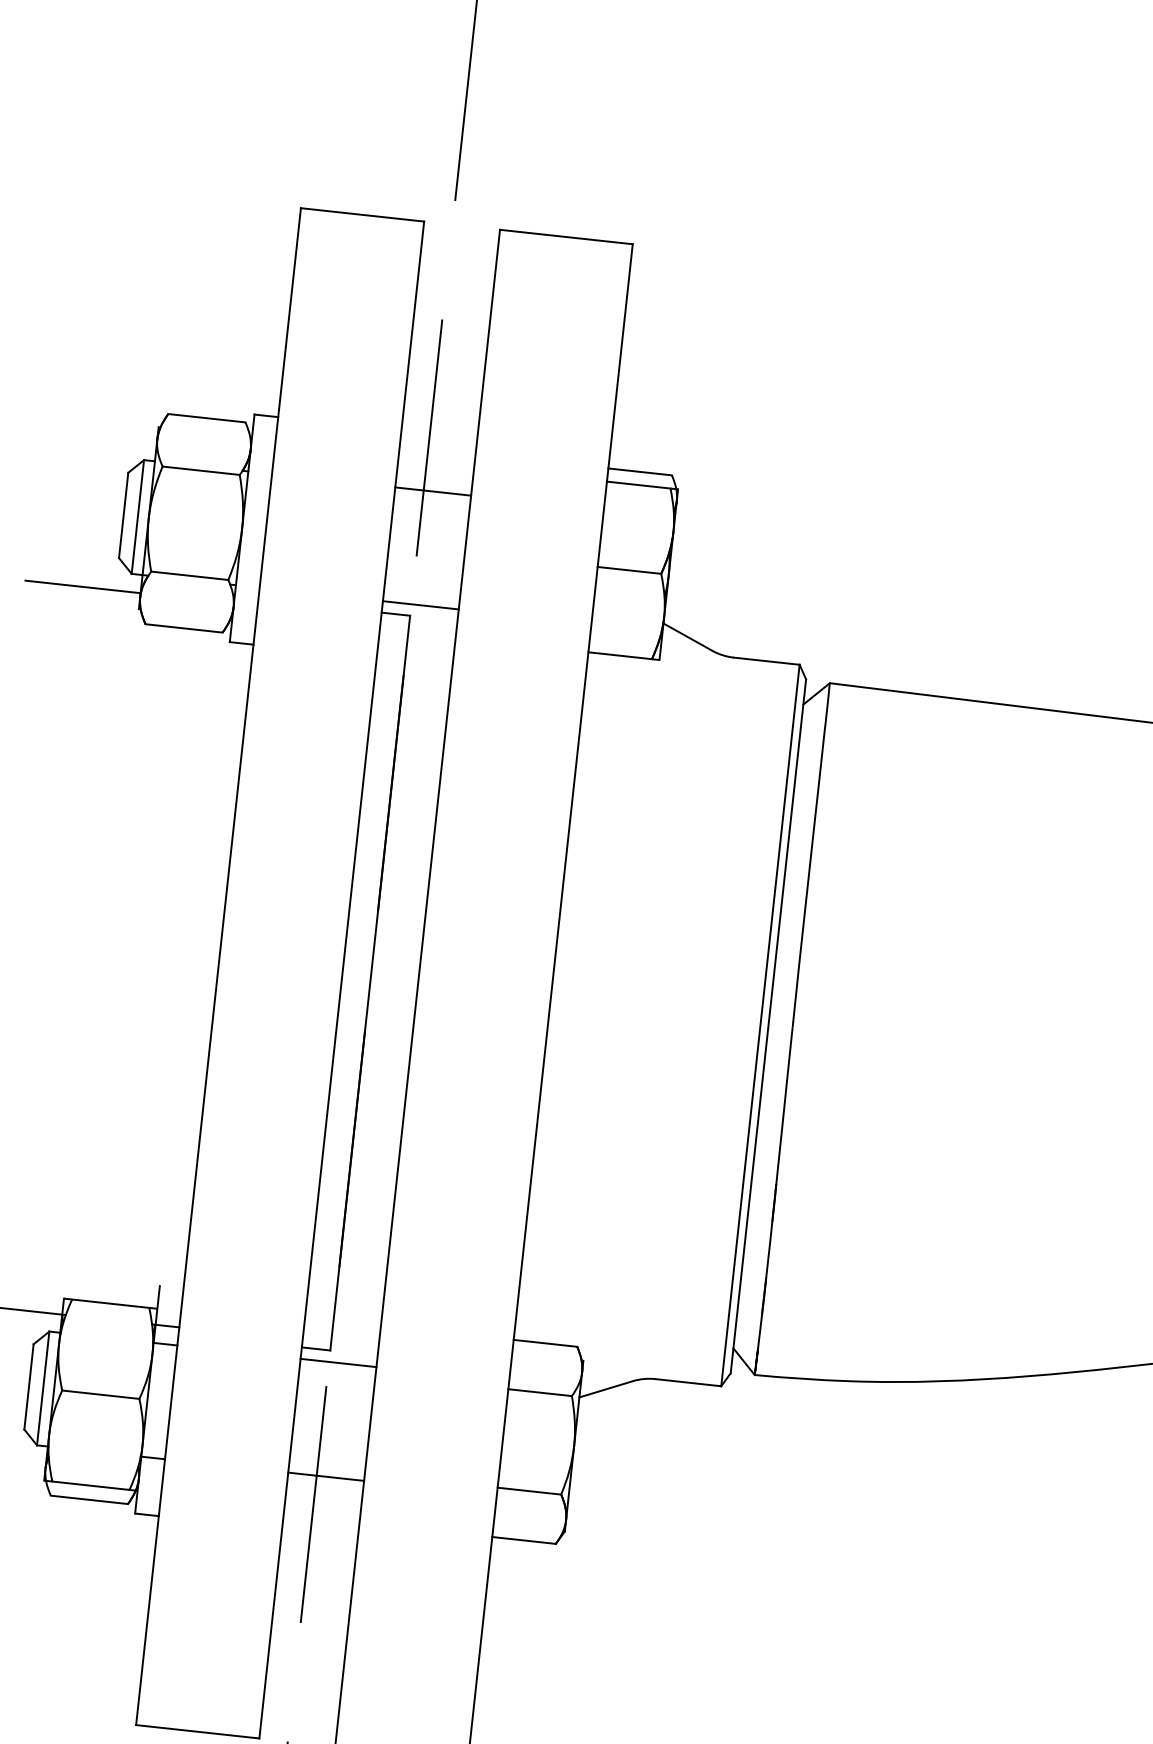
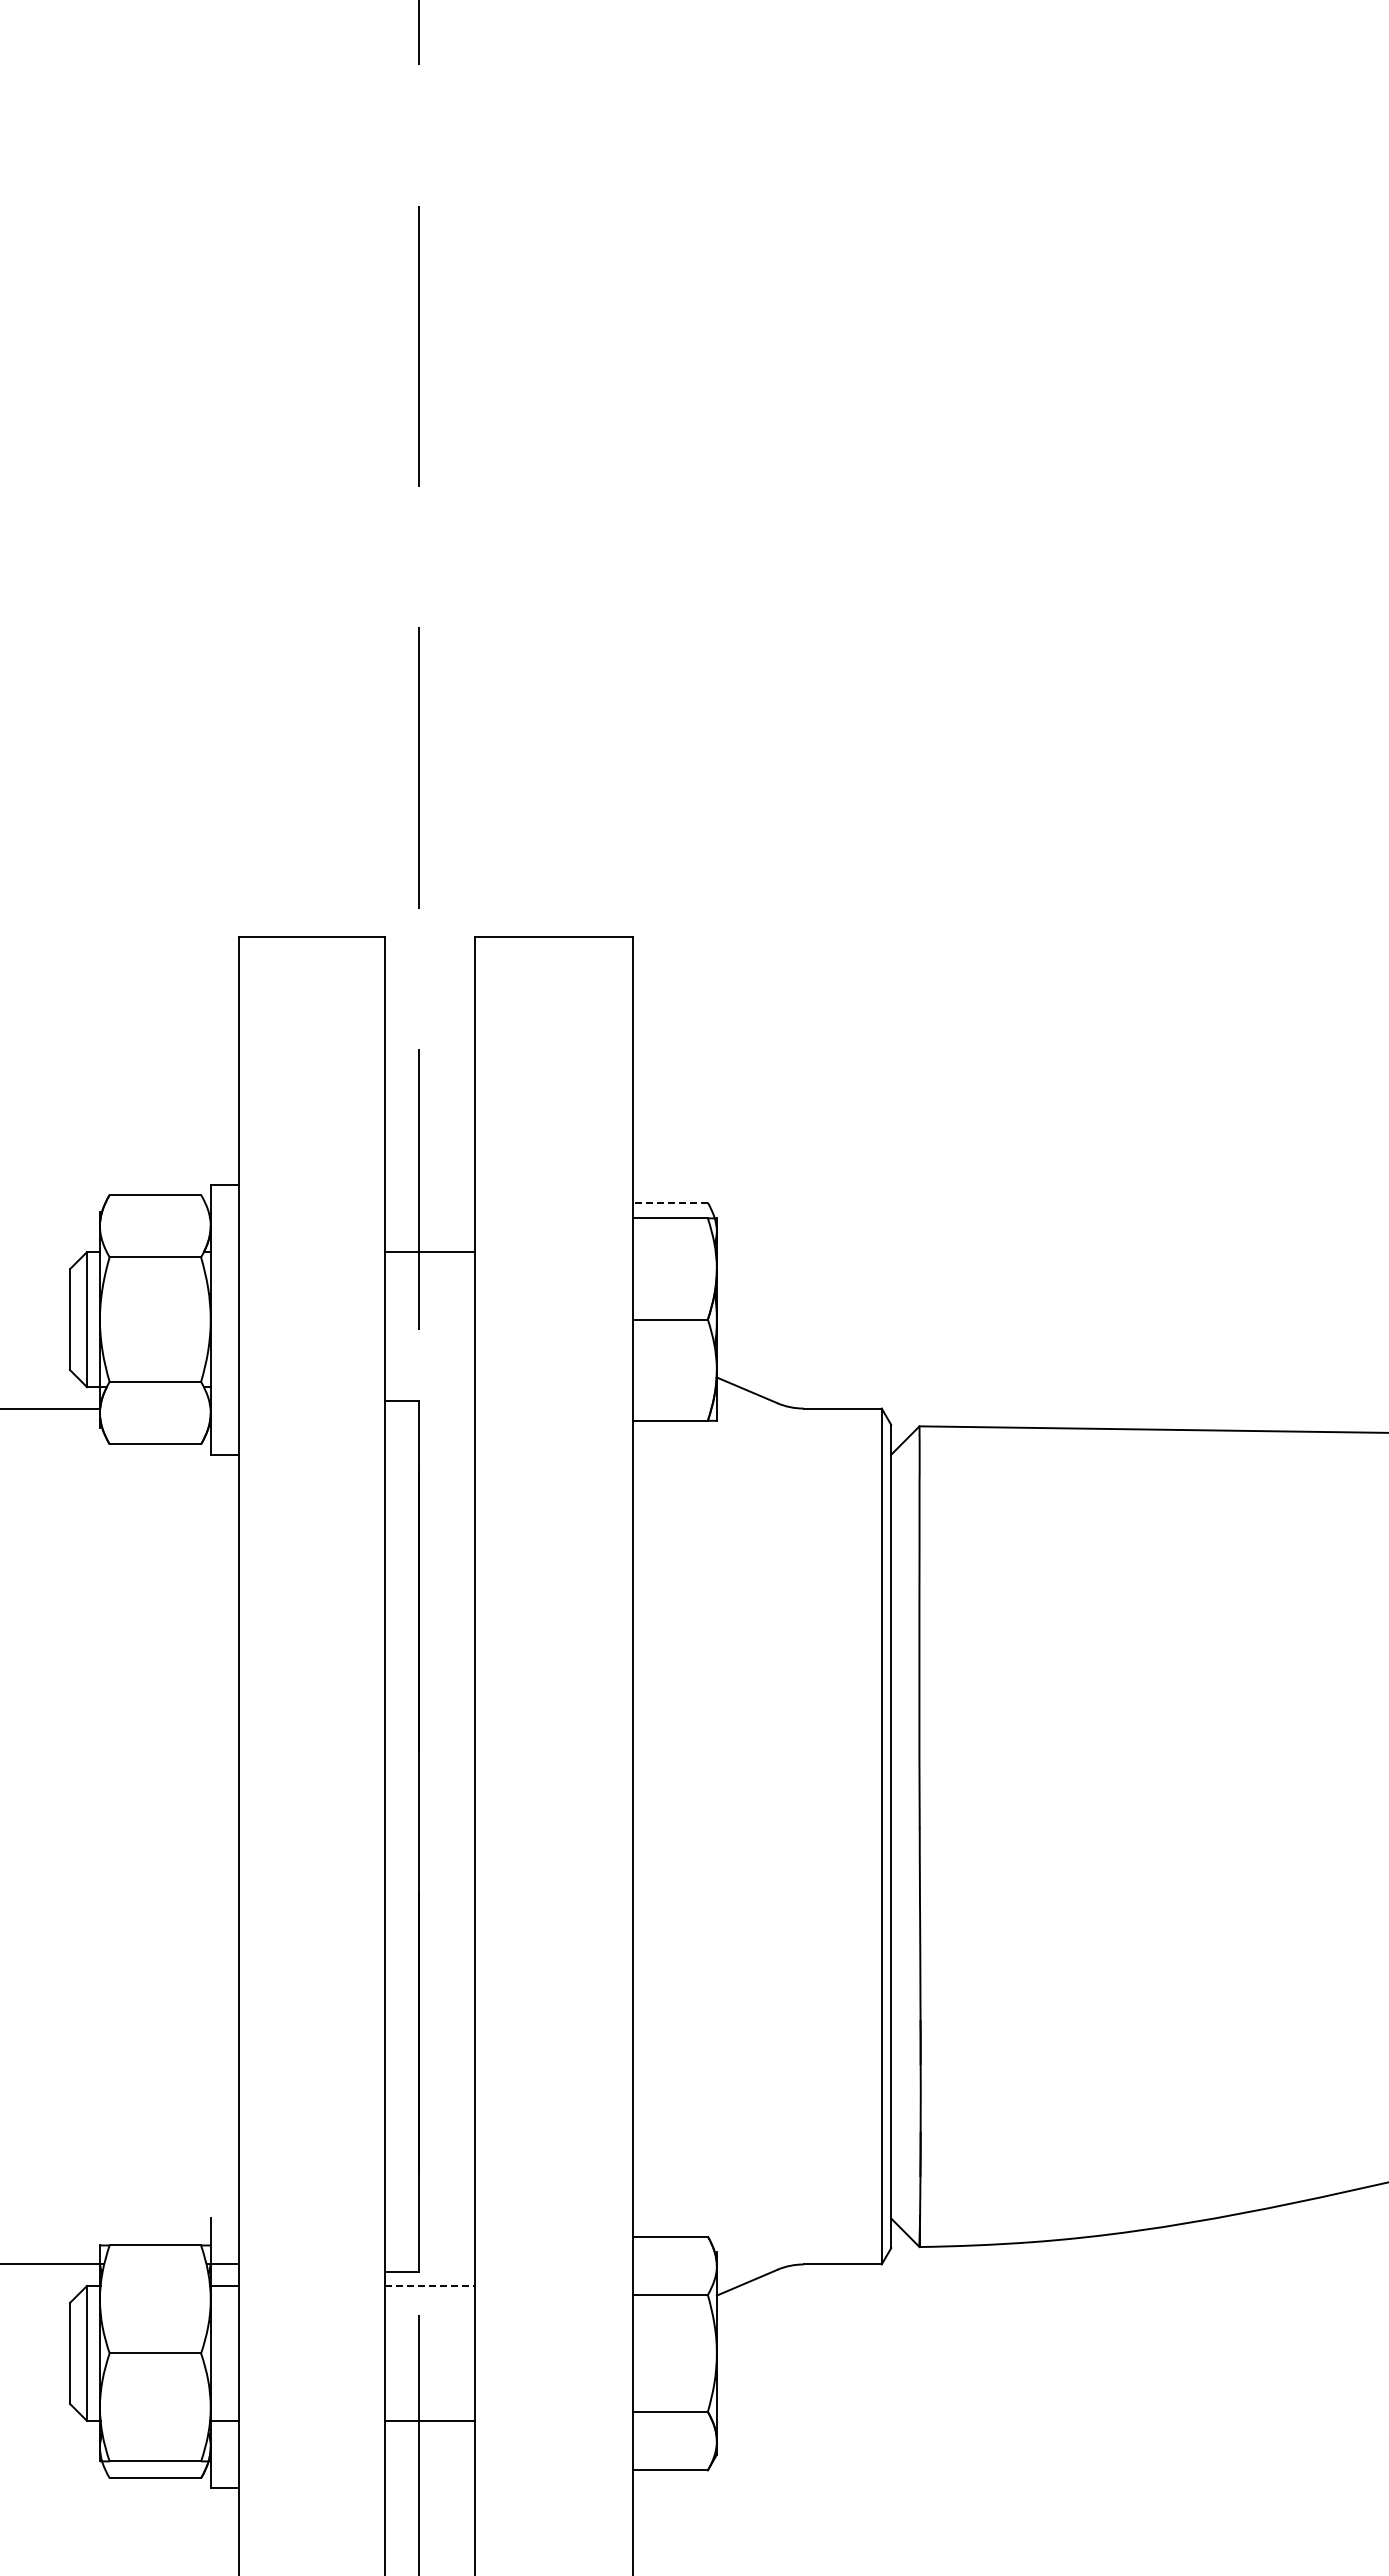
line: (640, 471) -> (670, 1202), solid -> dashed
line: (421, 605) -> (430, 1387), removed
line: (338, 1362) -> (430, 2285), solid -> dashed

